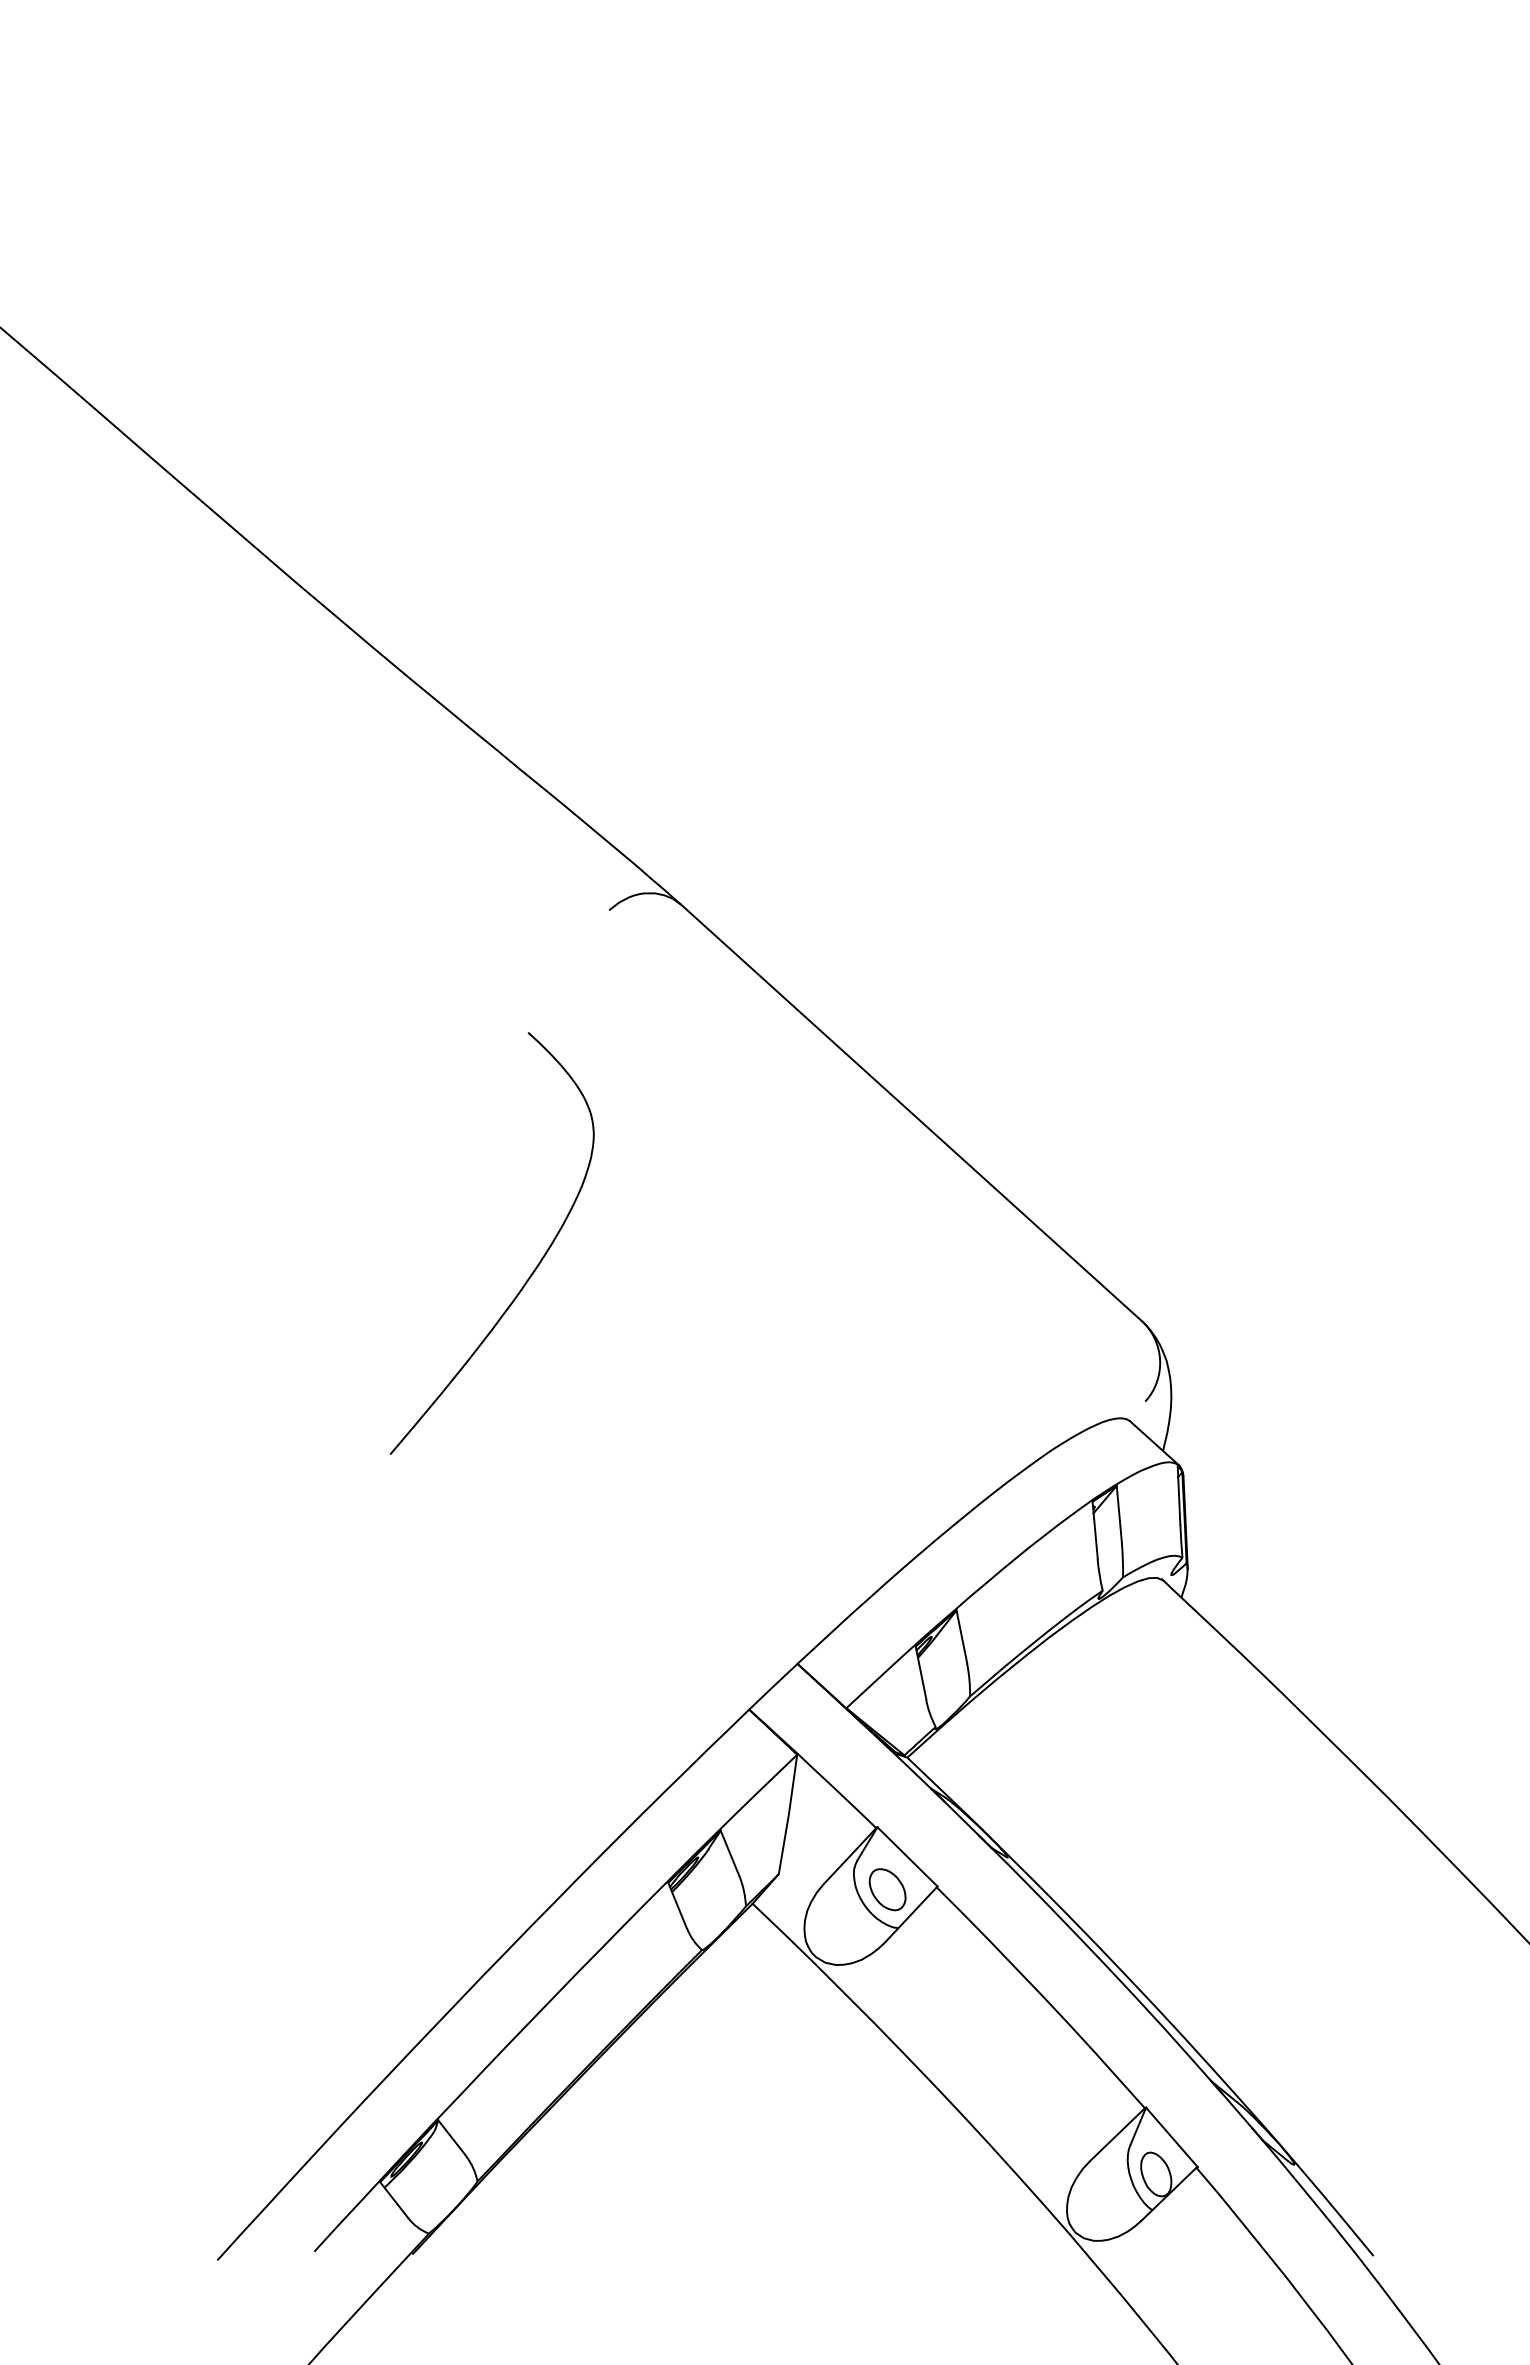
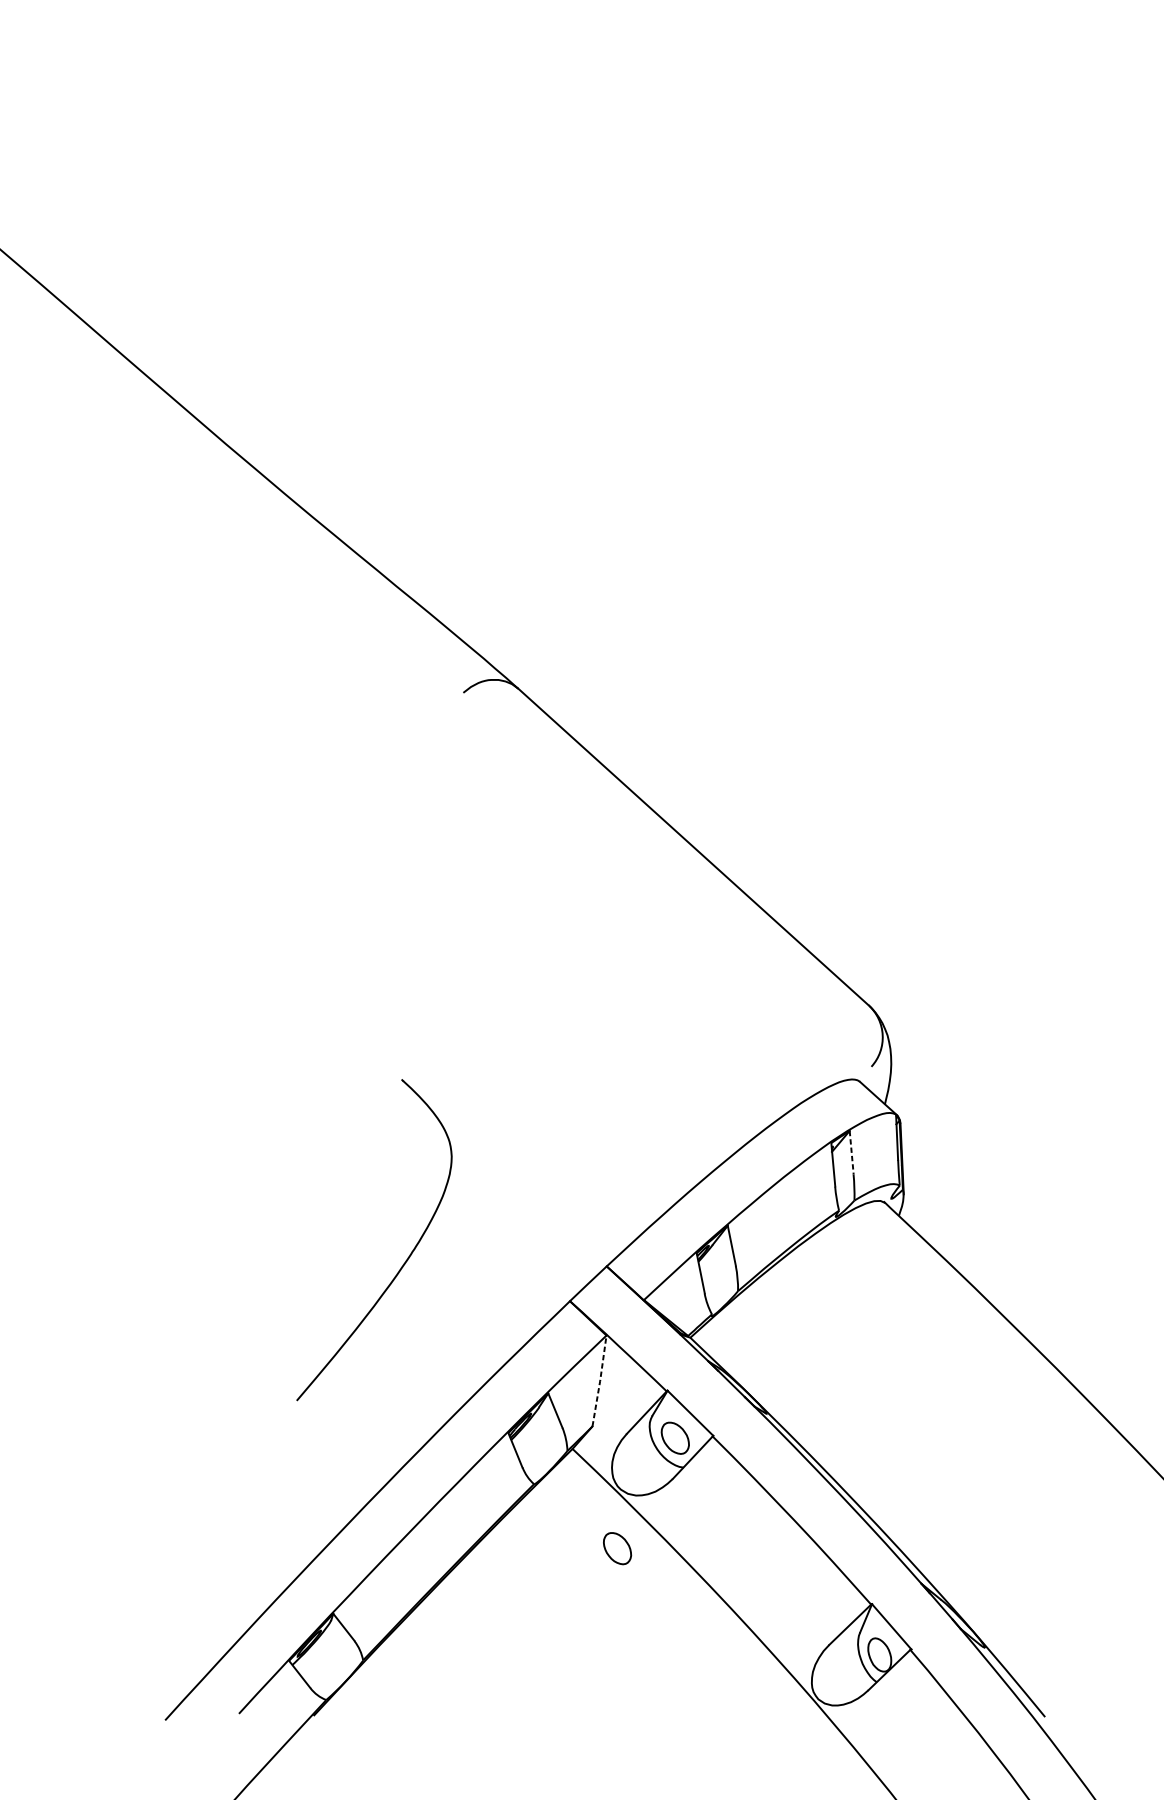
part: (532, 1271) -> (405, 1261), moved
line: (1119, 1514) -> (851, 1152), solid -> dashed
line: (788, 1814) -> (599, 1381), solid -> dashed
part: (811, 2034) -> (617, 1548), added

